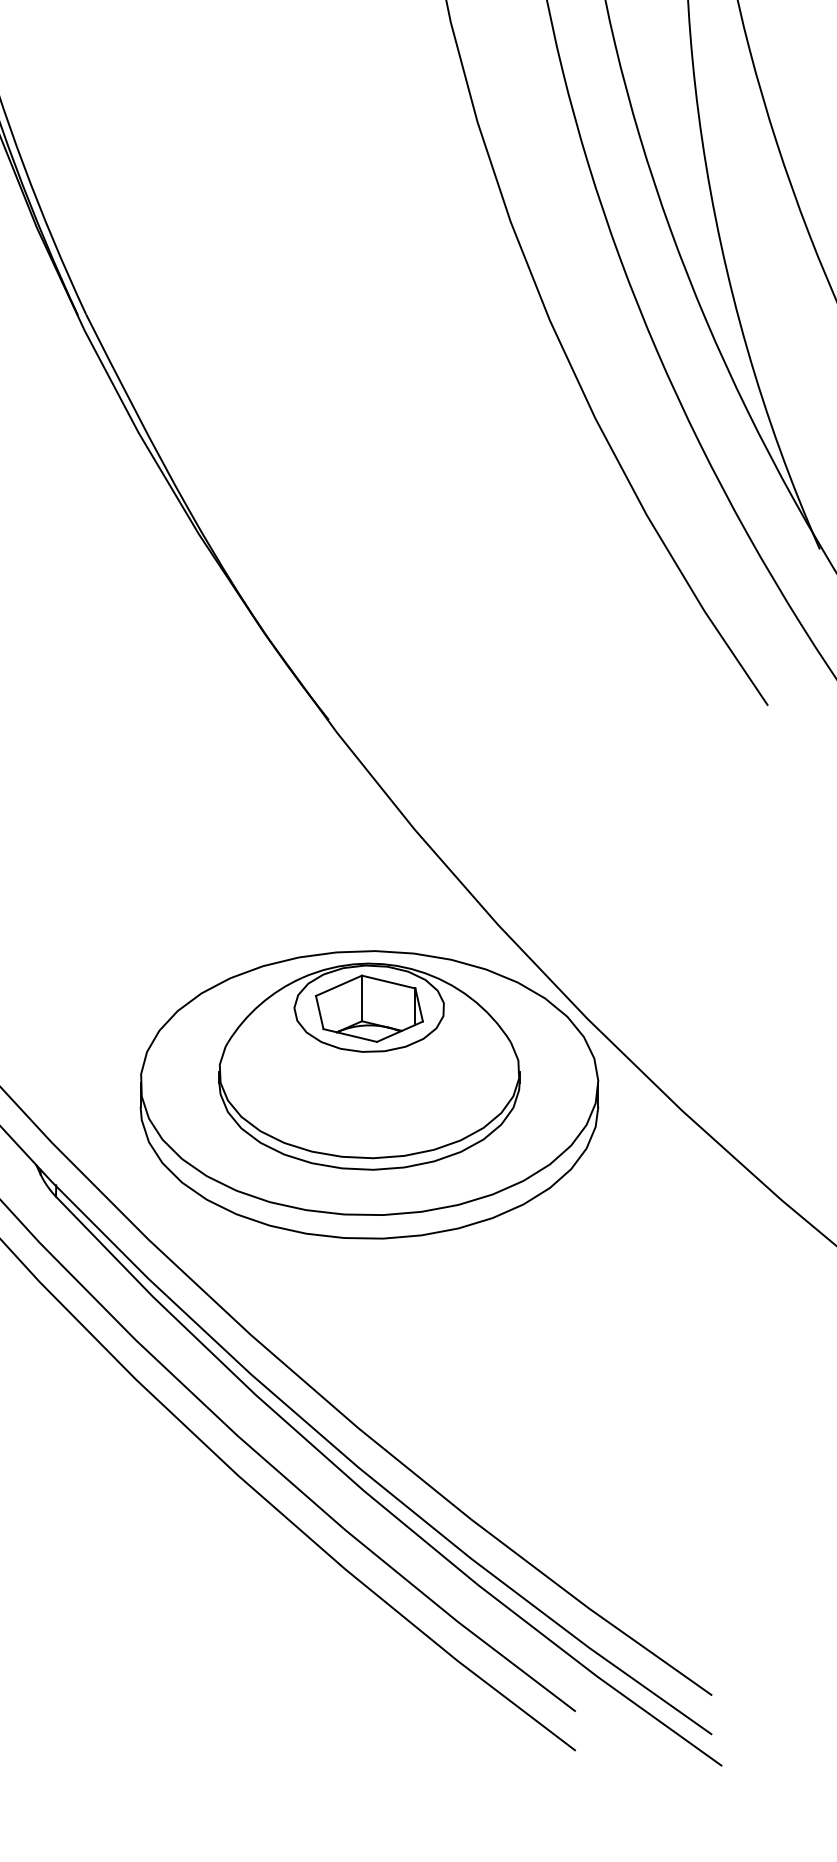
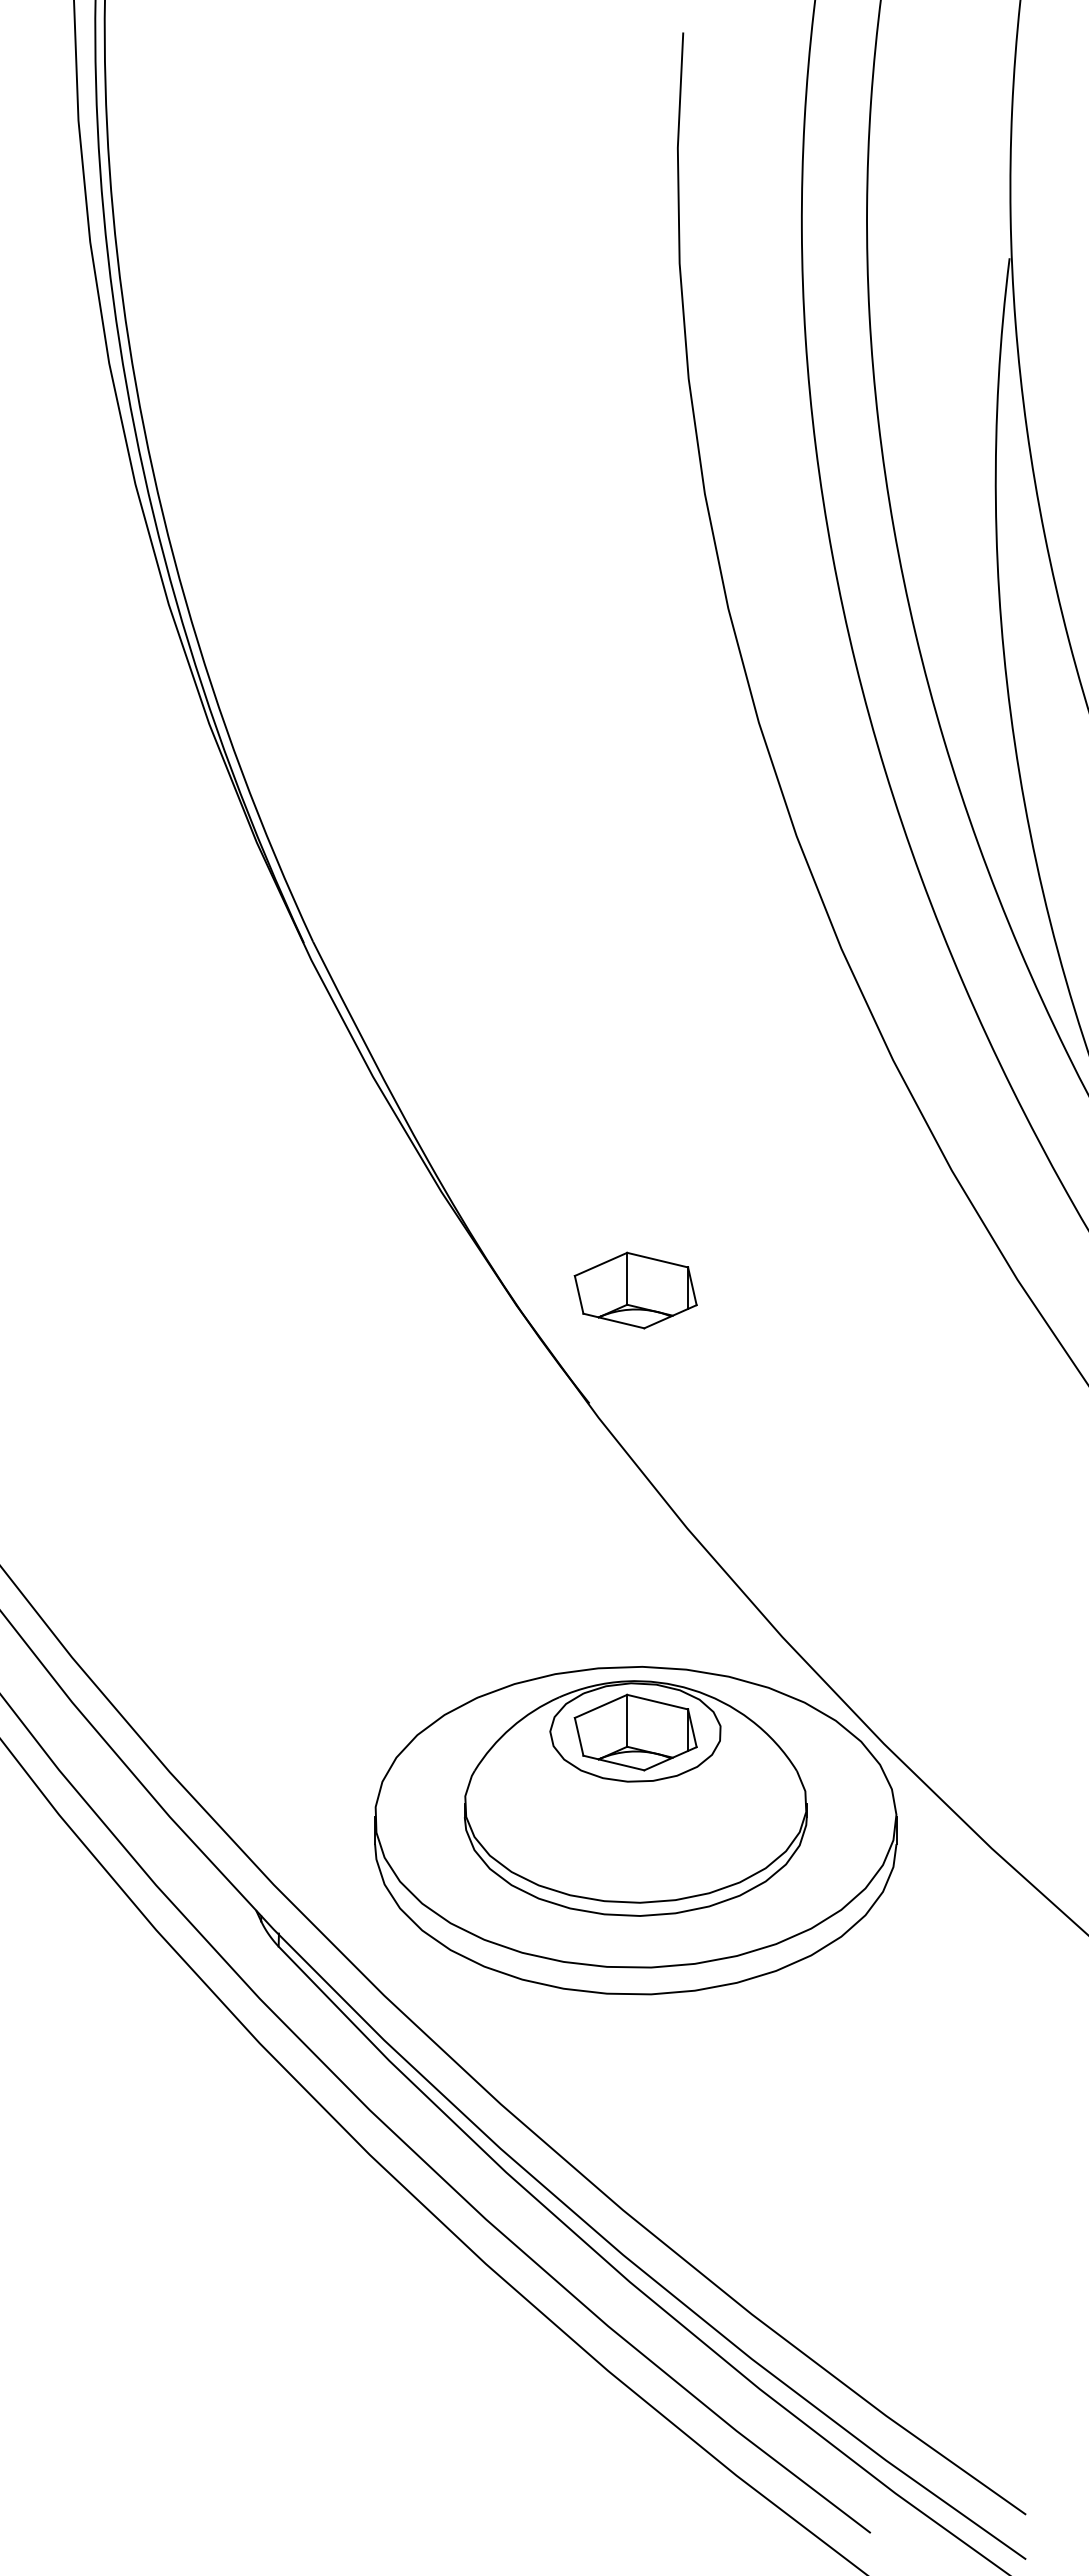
part: (369, 620) -> (635, 1290), added

